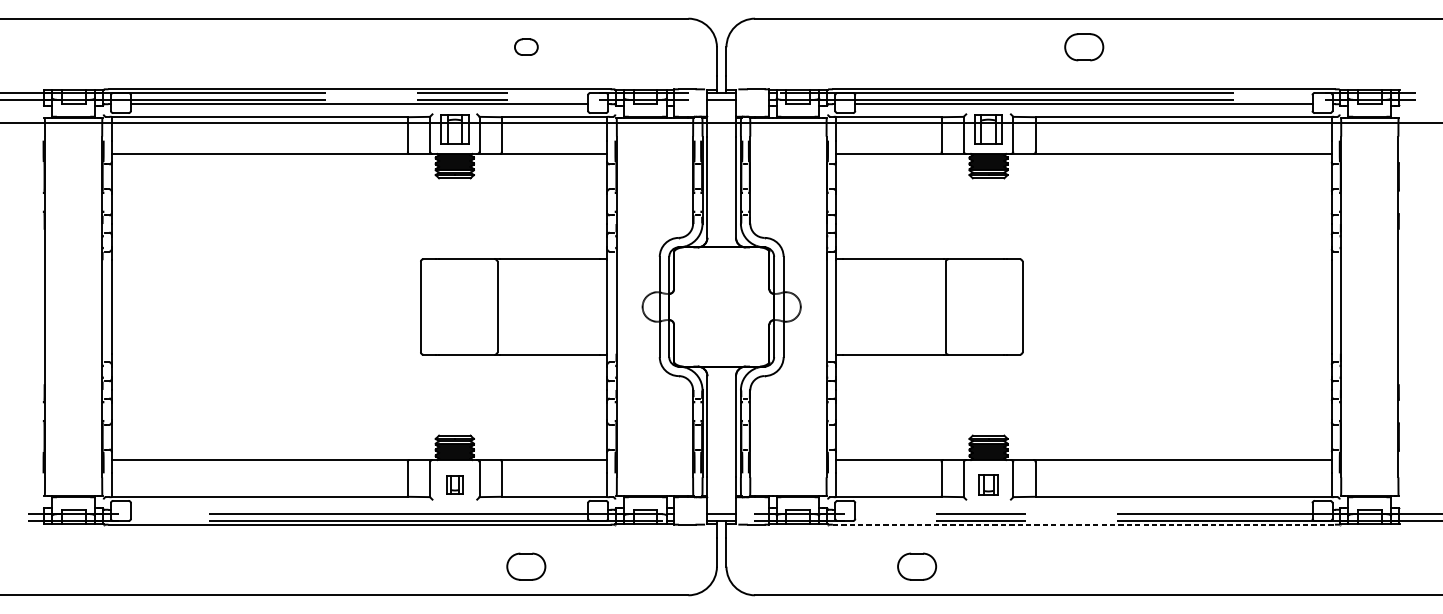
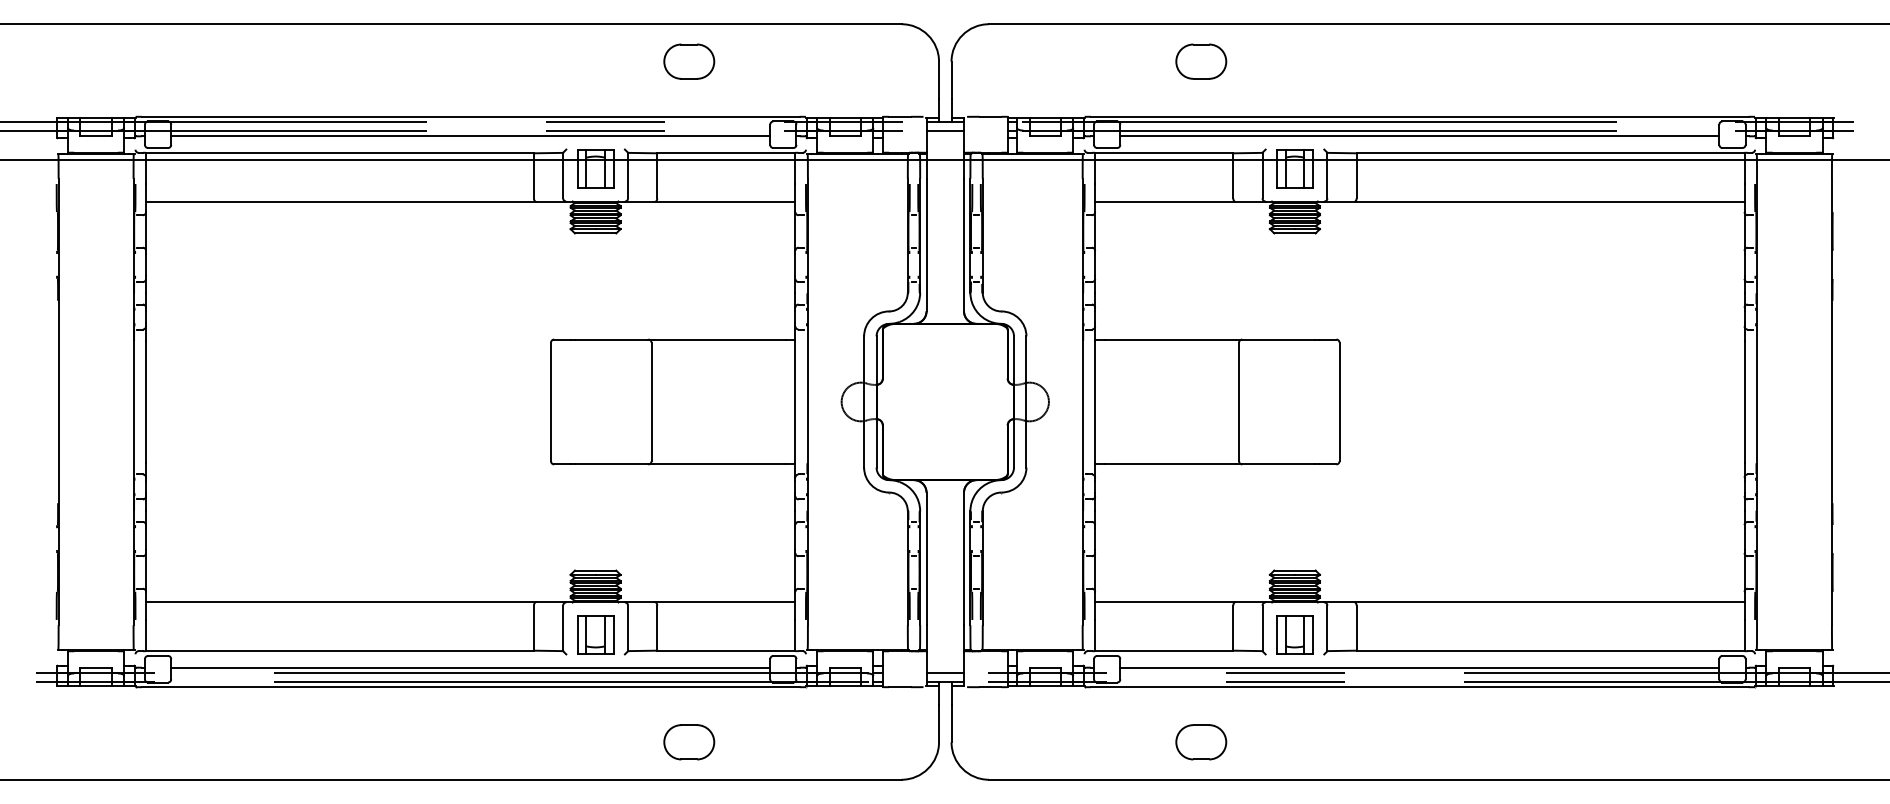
part: (526, 47) -> (689, 61), size x1.67
part: (1084, 47) -> (1201, 61), moved
part: (454, 484) -> (595, 634), size x1.67
part: (988, 484) -> (1294, 634), size x1.43
line: (359, 509) -> (470, 667), added
line: (1083, 509) -> (1419, 667), added
line: (1083, 524) -> (1419, 687), dashed -> solid

